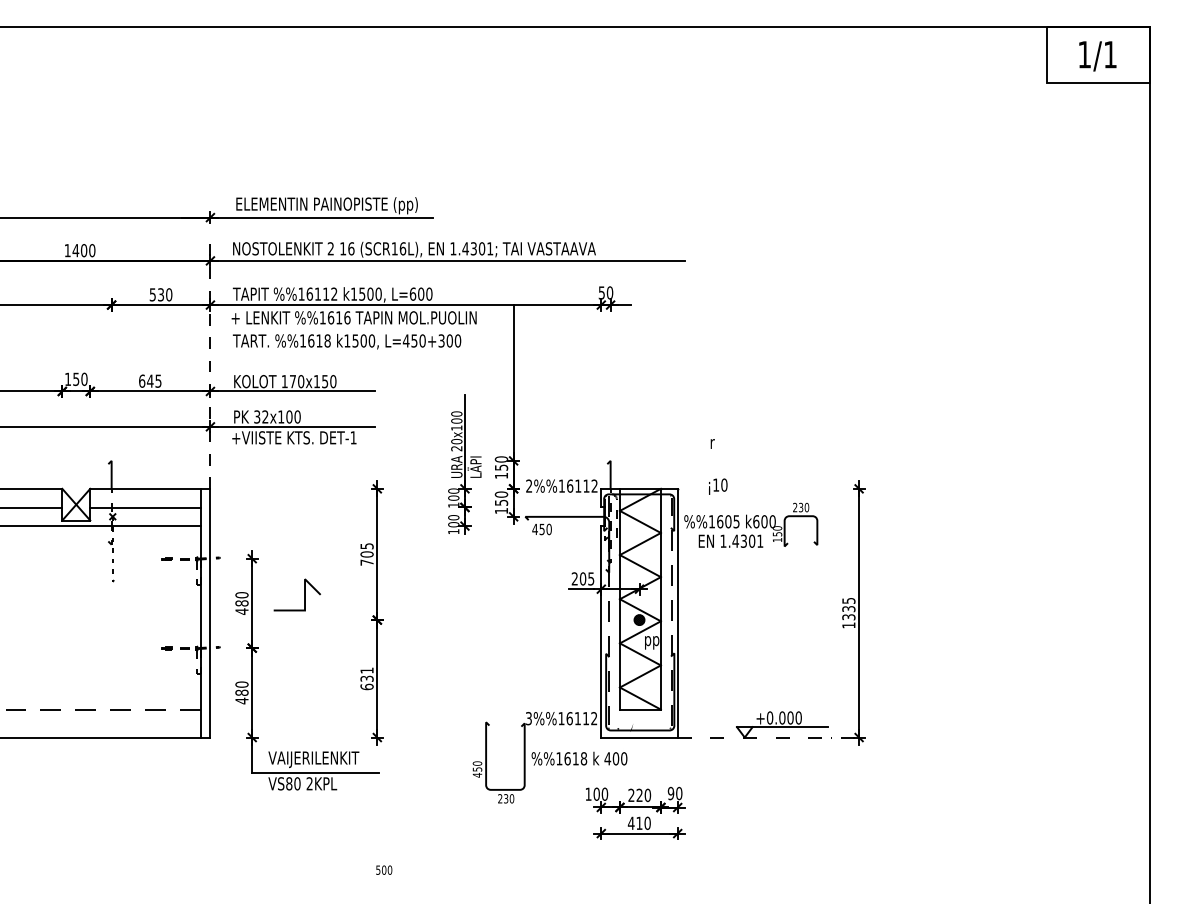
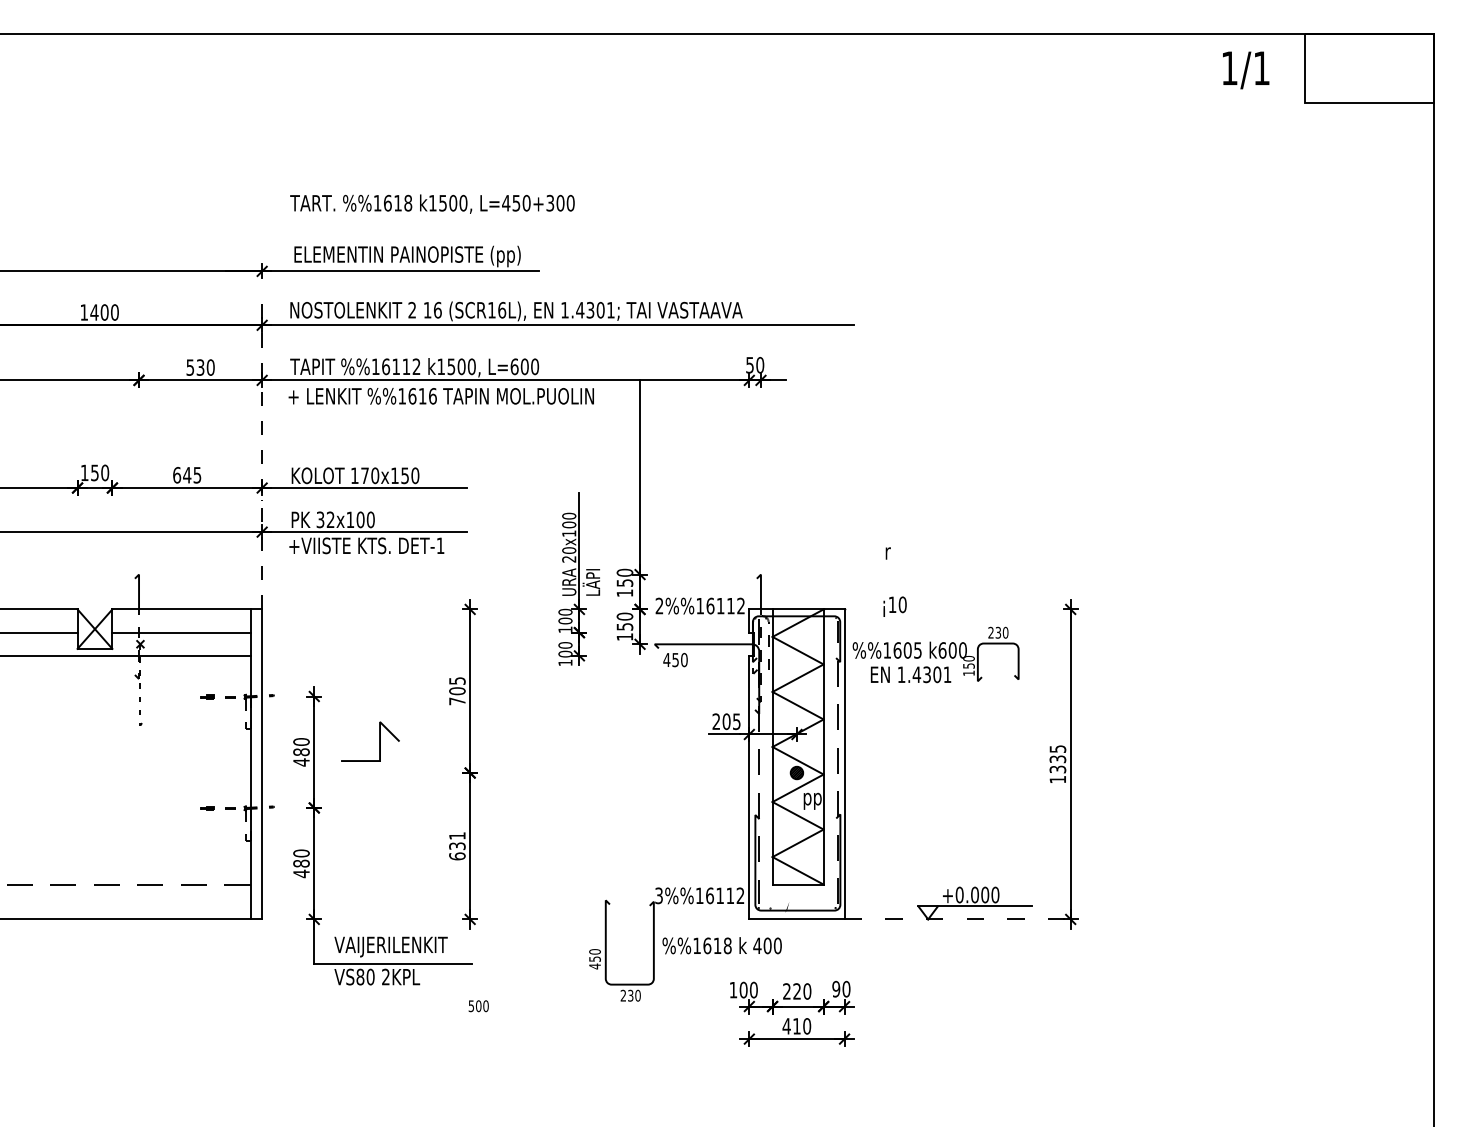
text: (1097, 56) -> (1245, 70), moved
text: (346, 341) -> (431, 203), moved
text: (384, 869) -> (479, 1005), moved

